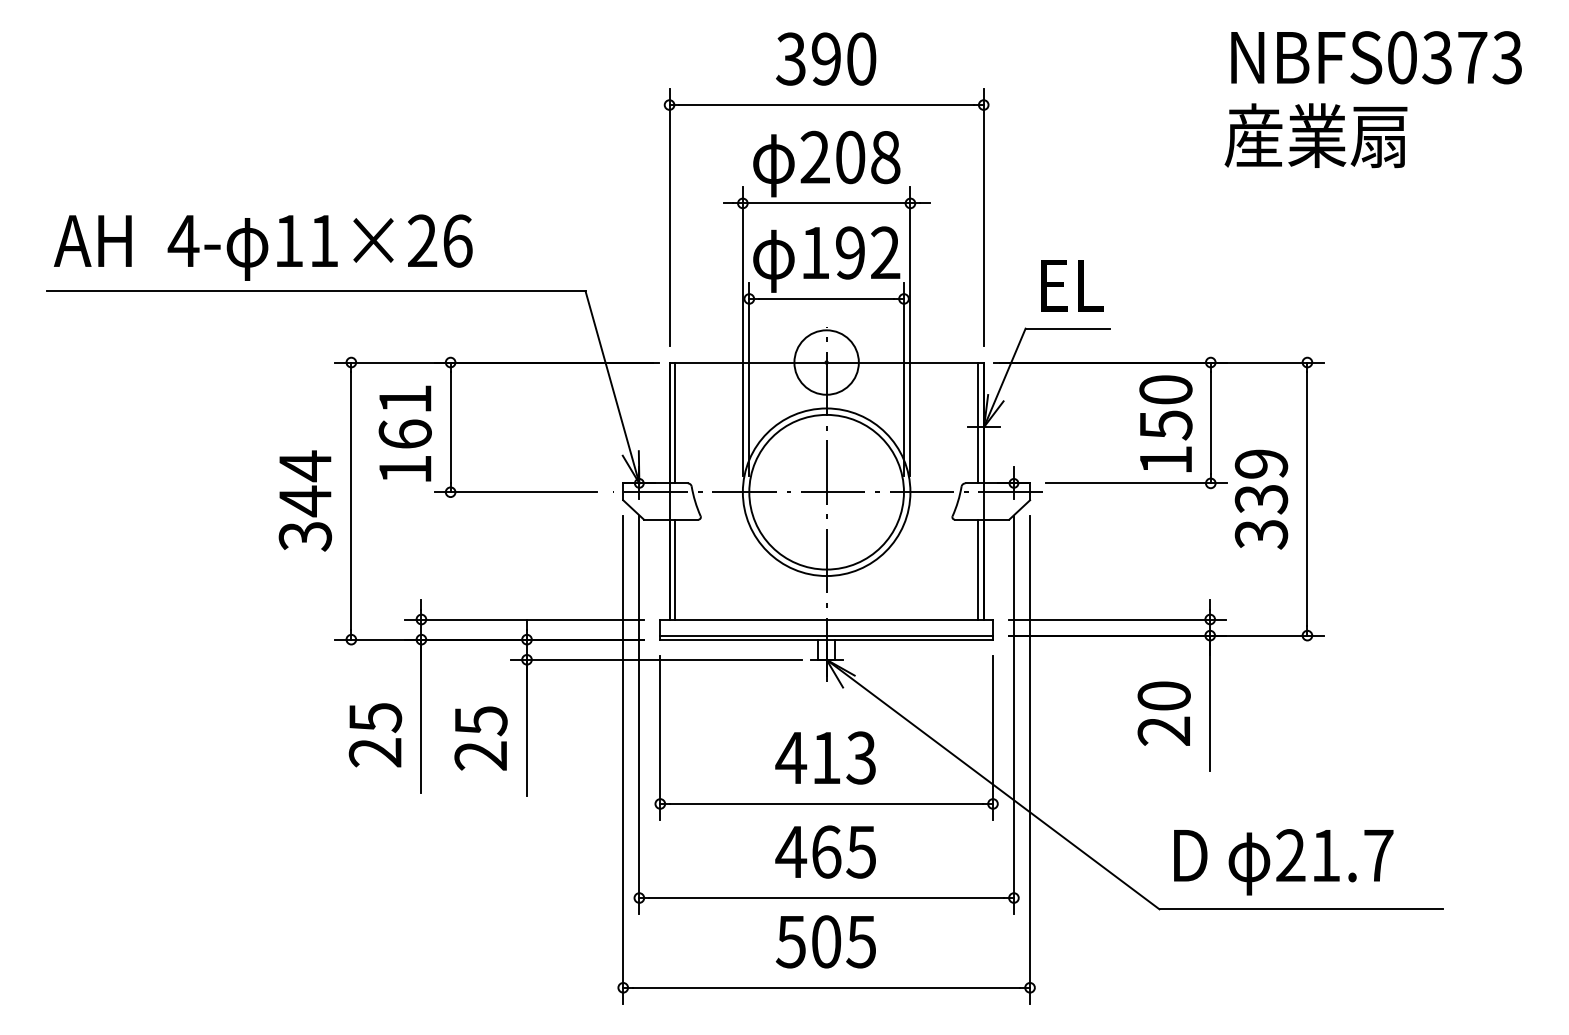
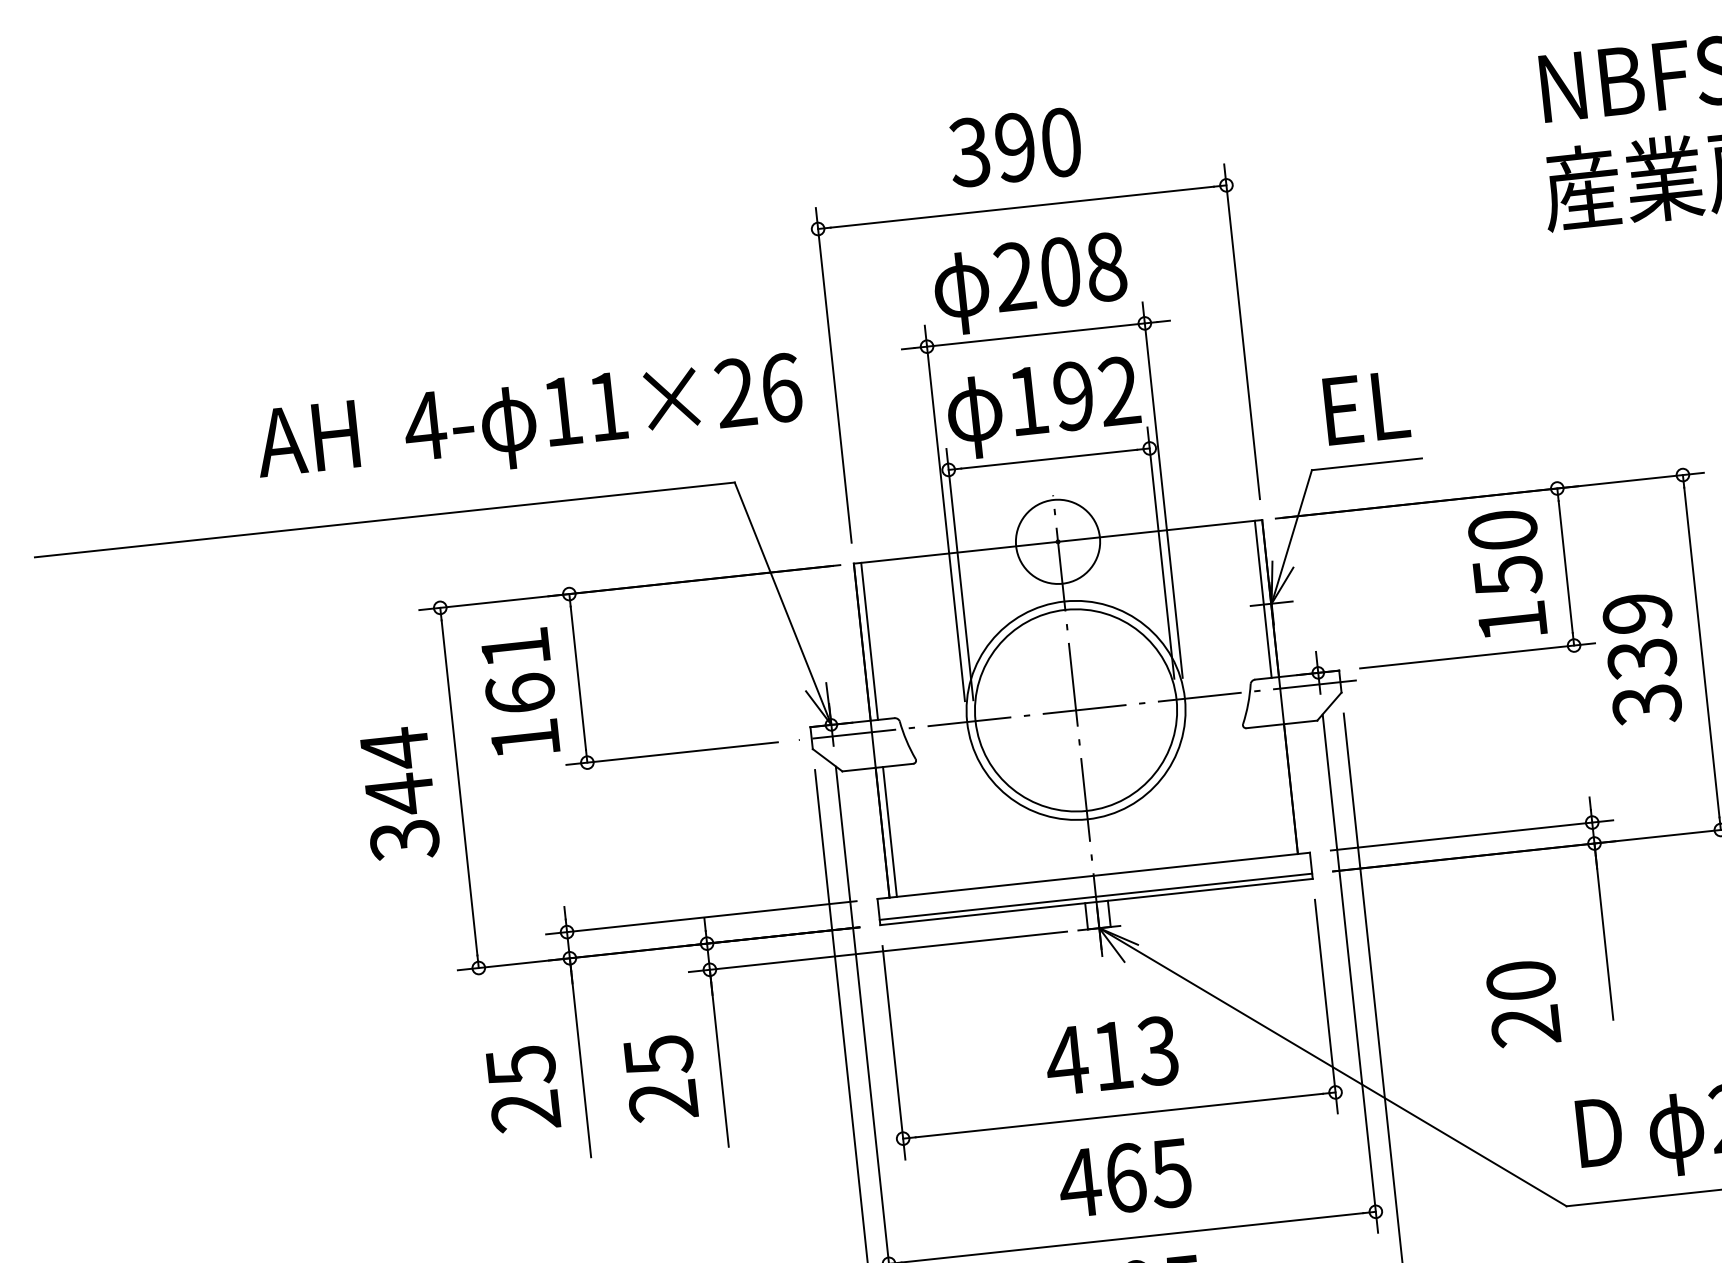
text: (263, 247) -> (529, 423), moved
line: (978, 569) -> (1284, 789), removed
text: (1163, 713) -> (1522, 1003), moved

